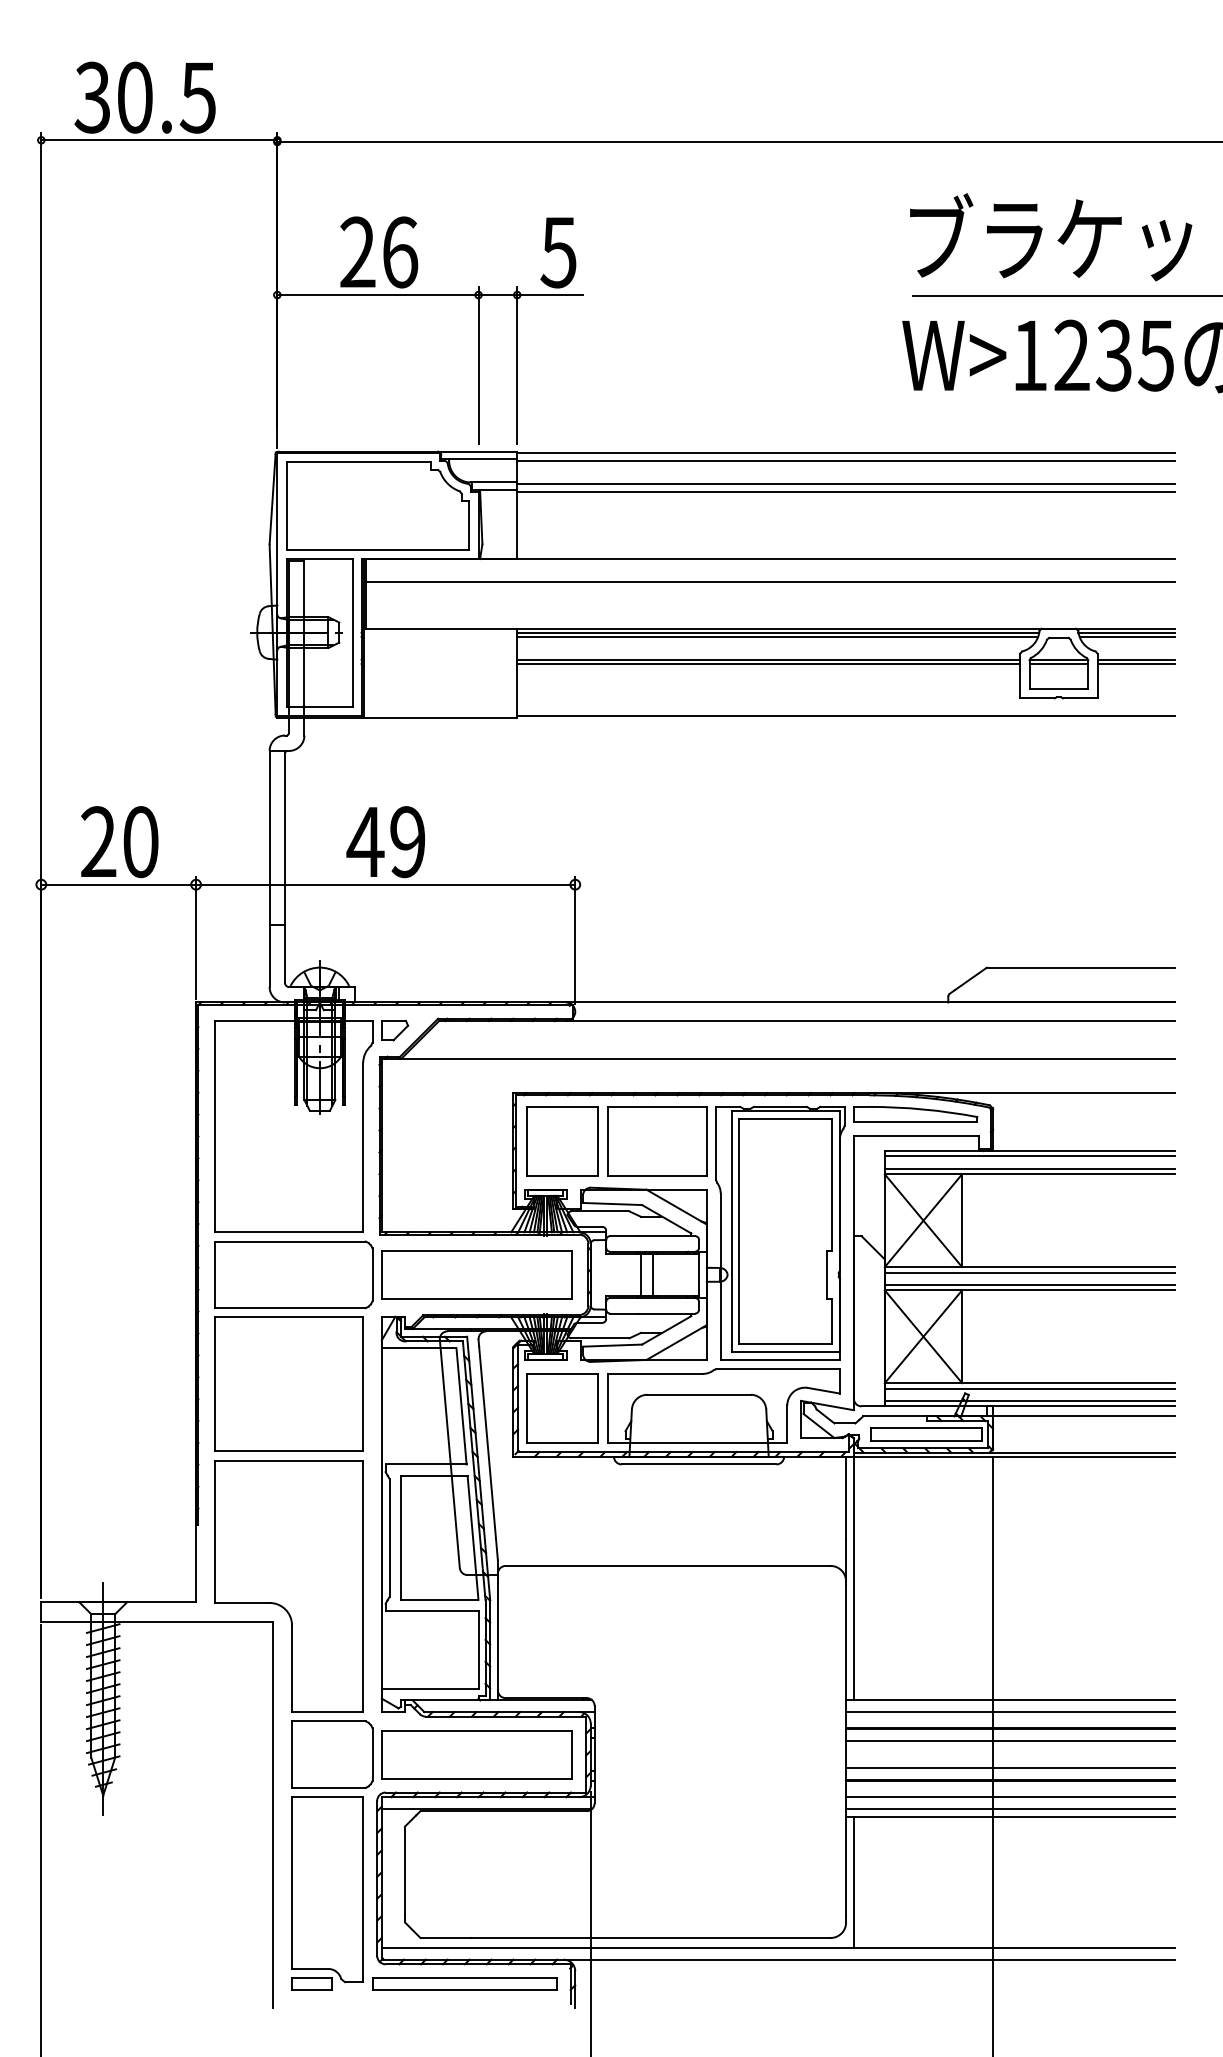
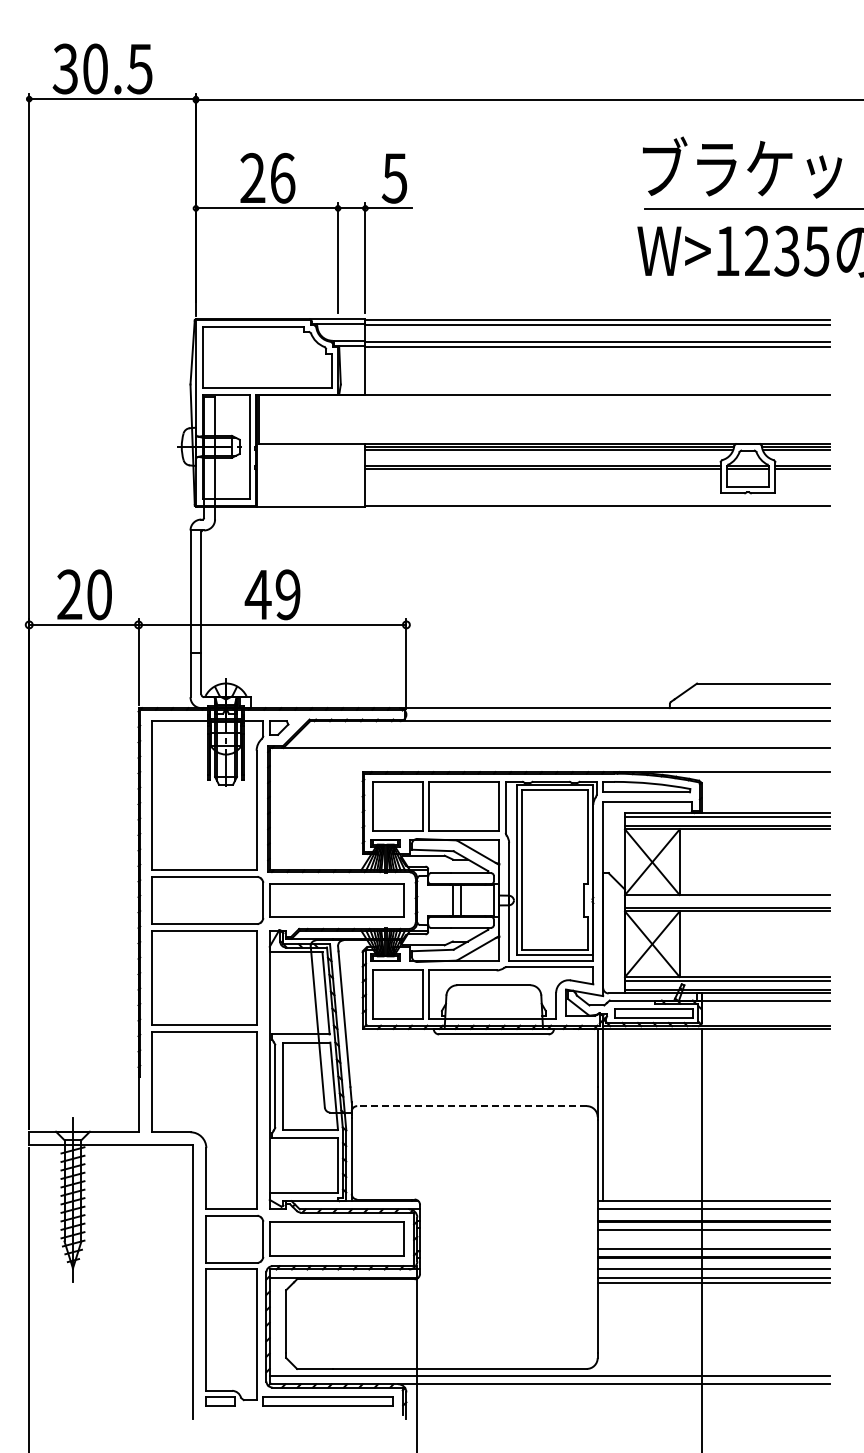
line: (770, 582) -> (544, 411), removed
line: (1029, 1272) -> (727, 898), removed
line: (668, 1566) -> (472, 1106), solid -> dashed
line: (854, 1882) -> (603, 1329), removed

